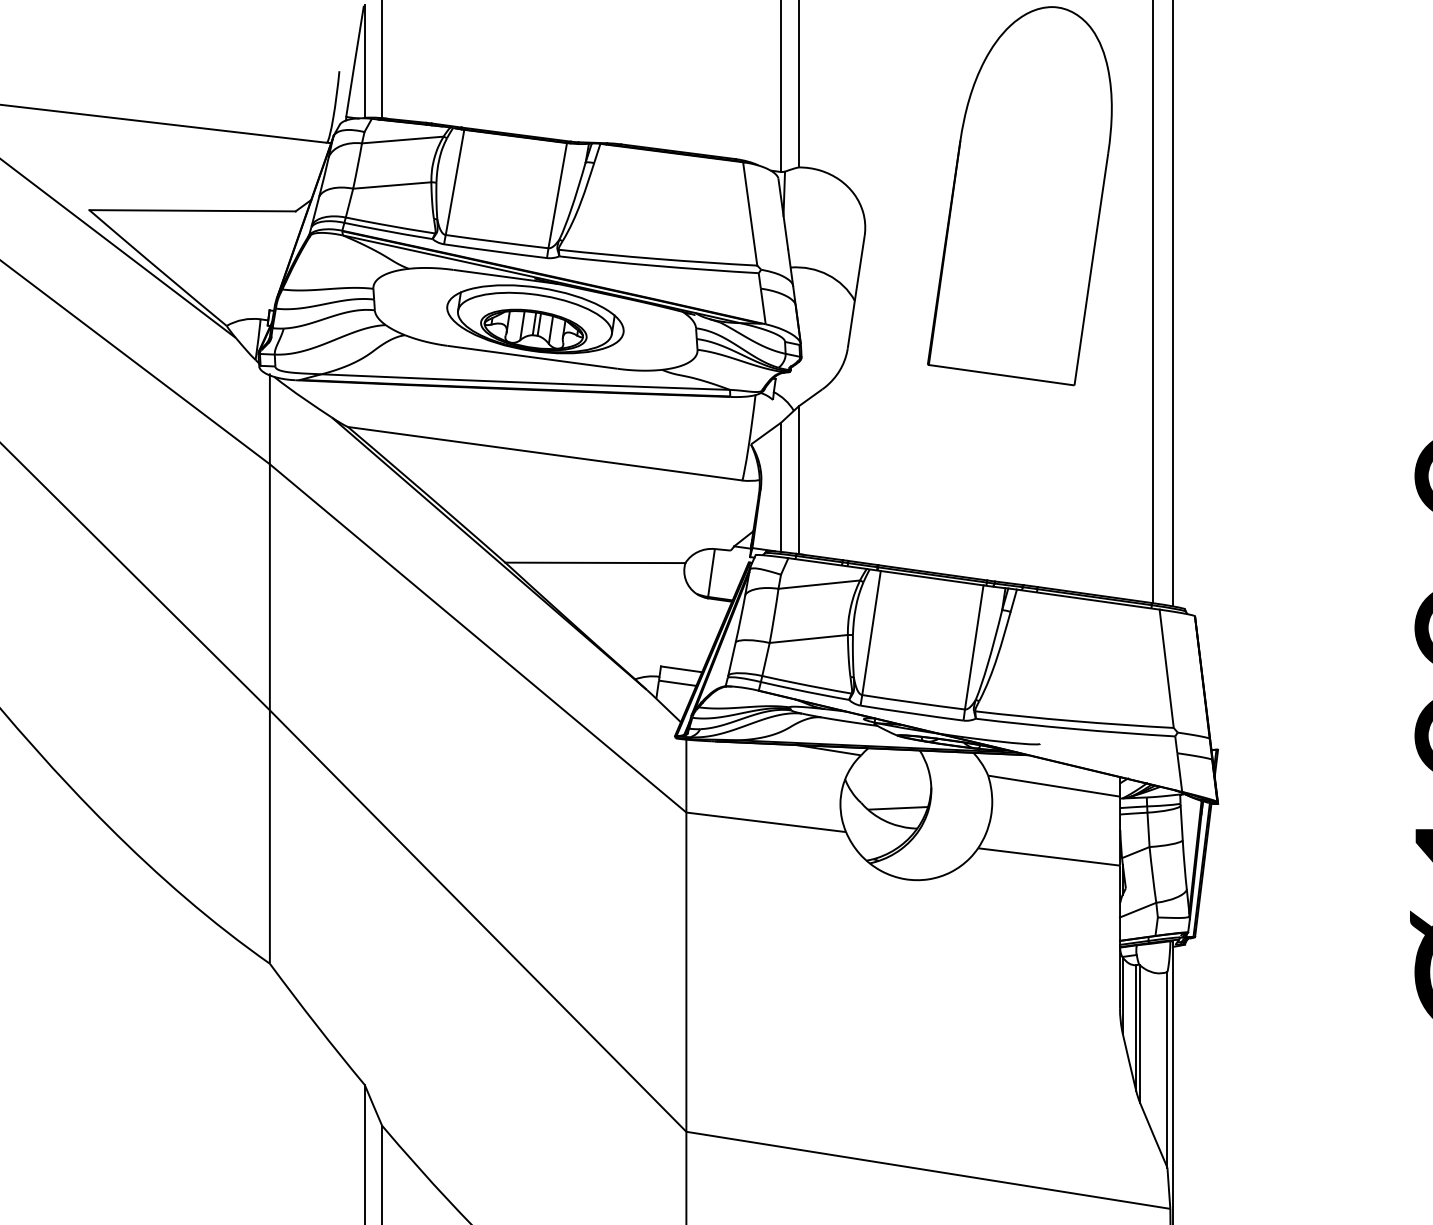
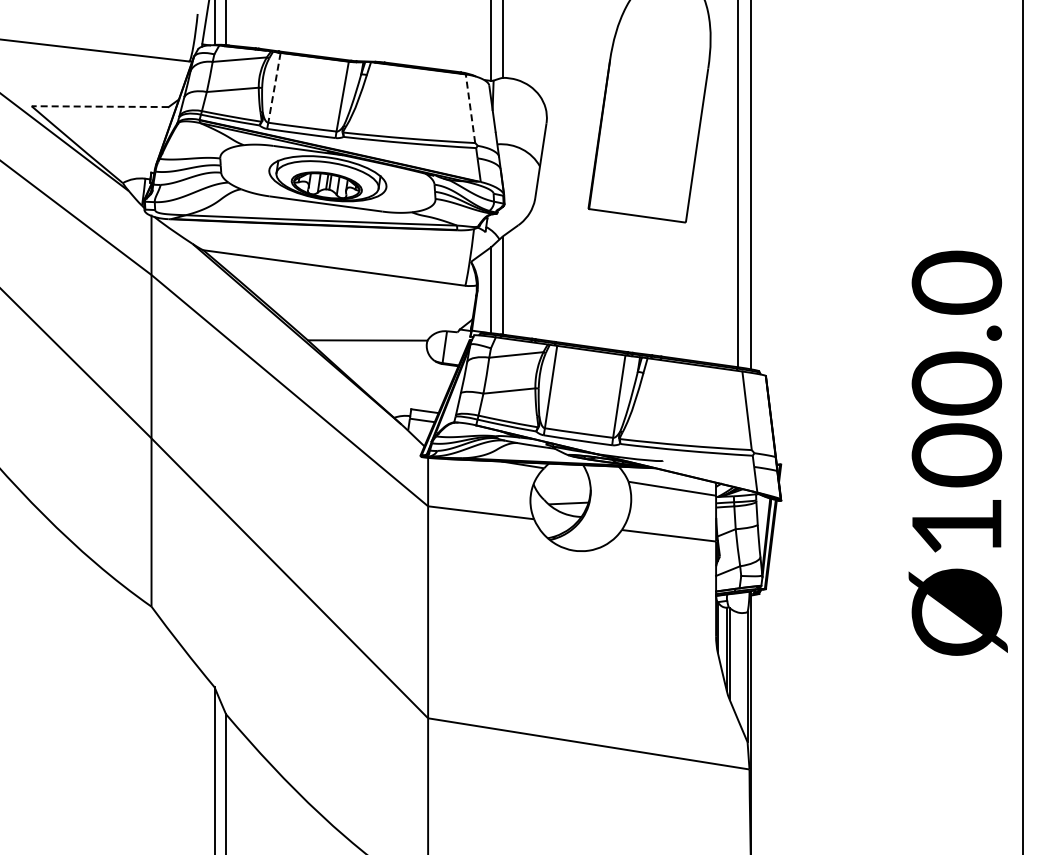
line: (455, 183) -> (274, 88), solid -> dashed
line: (193, 210) -> (100, 106), solid -> dashed
line: (750, 213) -> (470, 108), solid -> dashed

